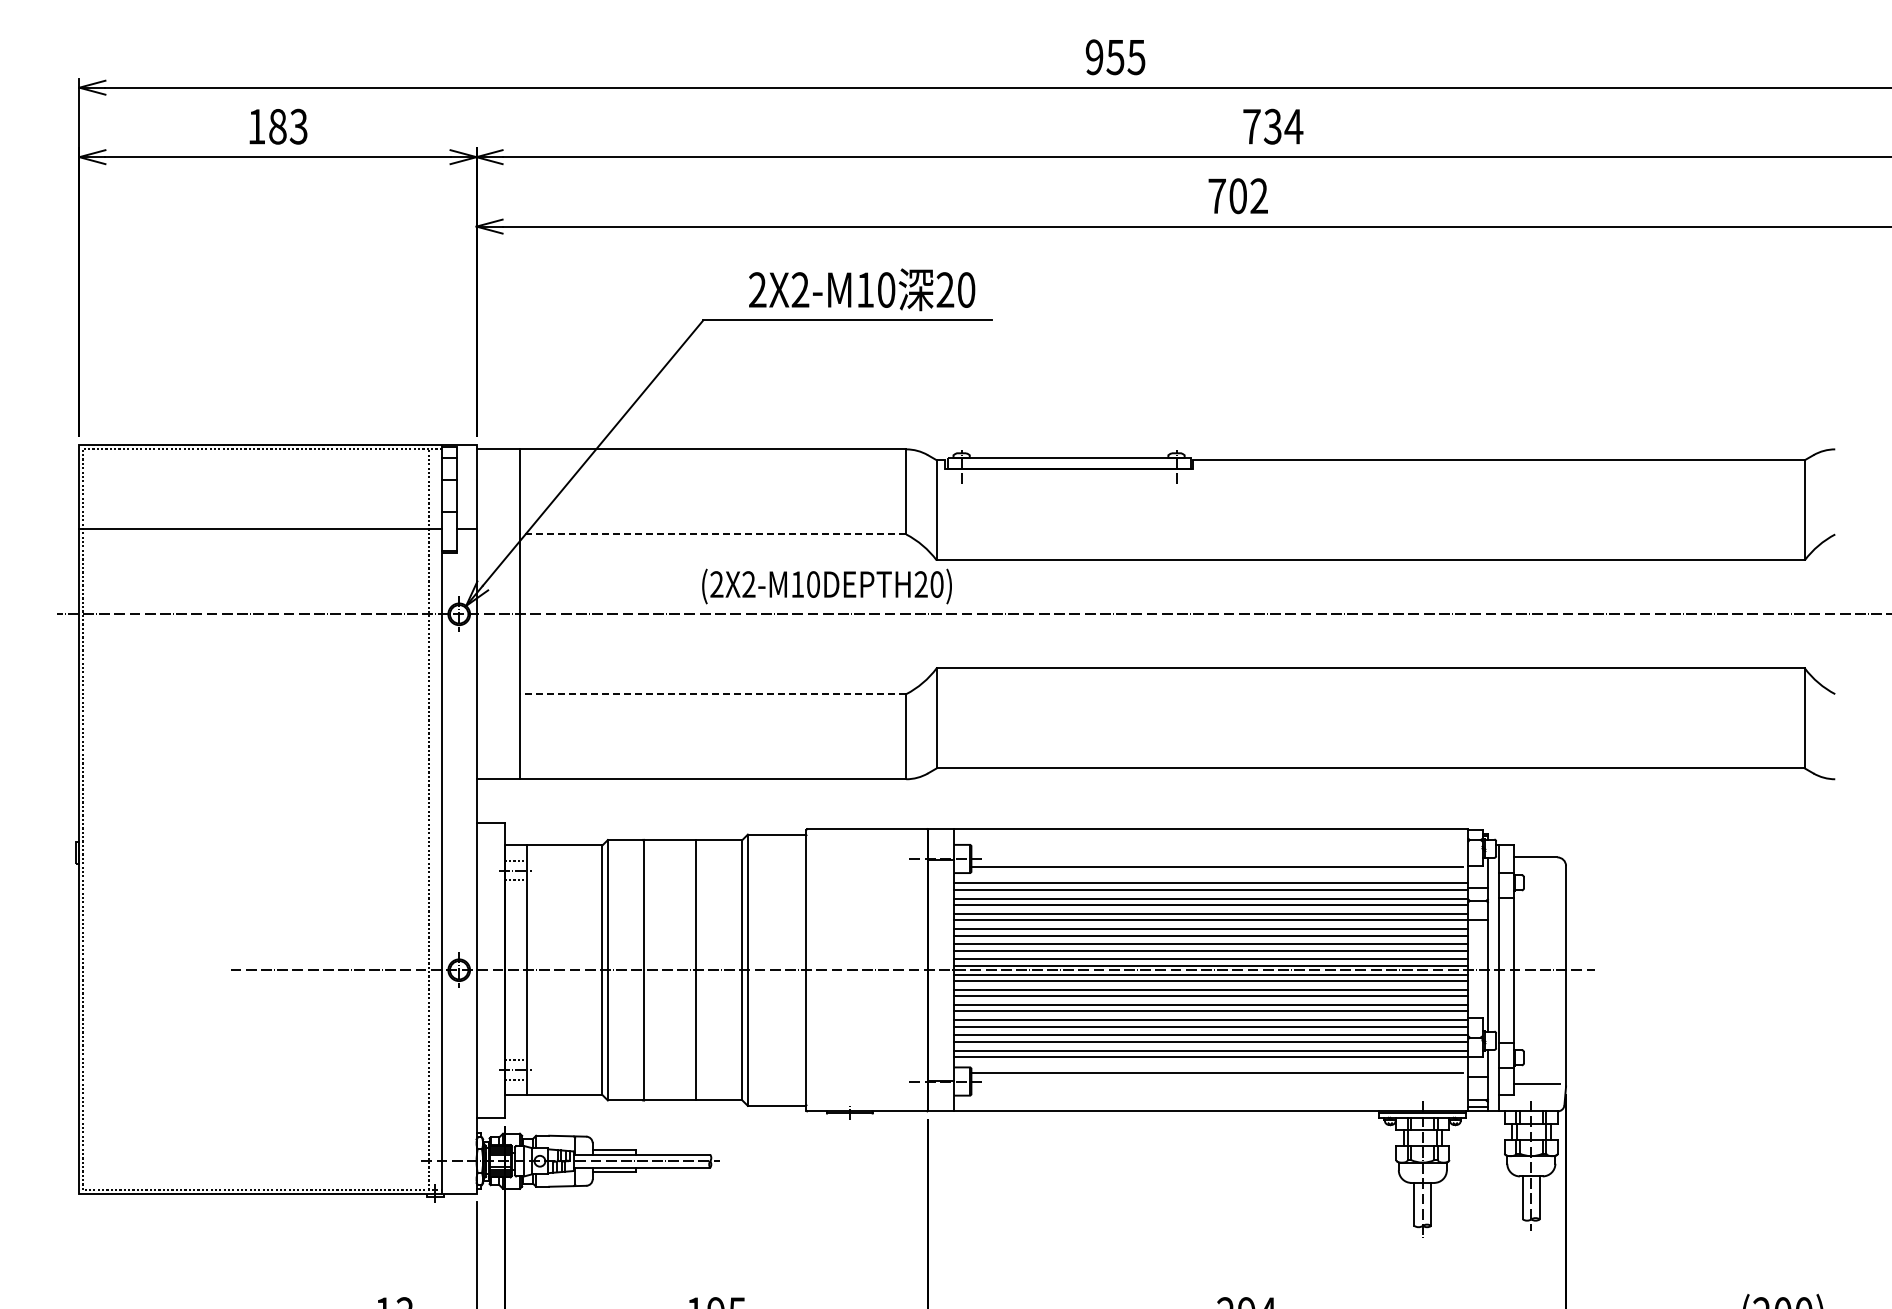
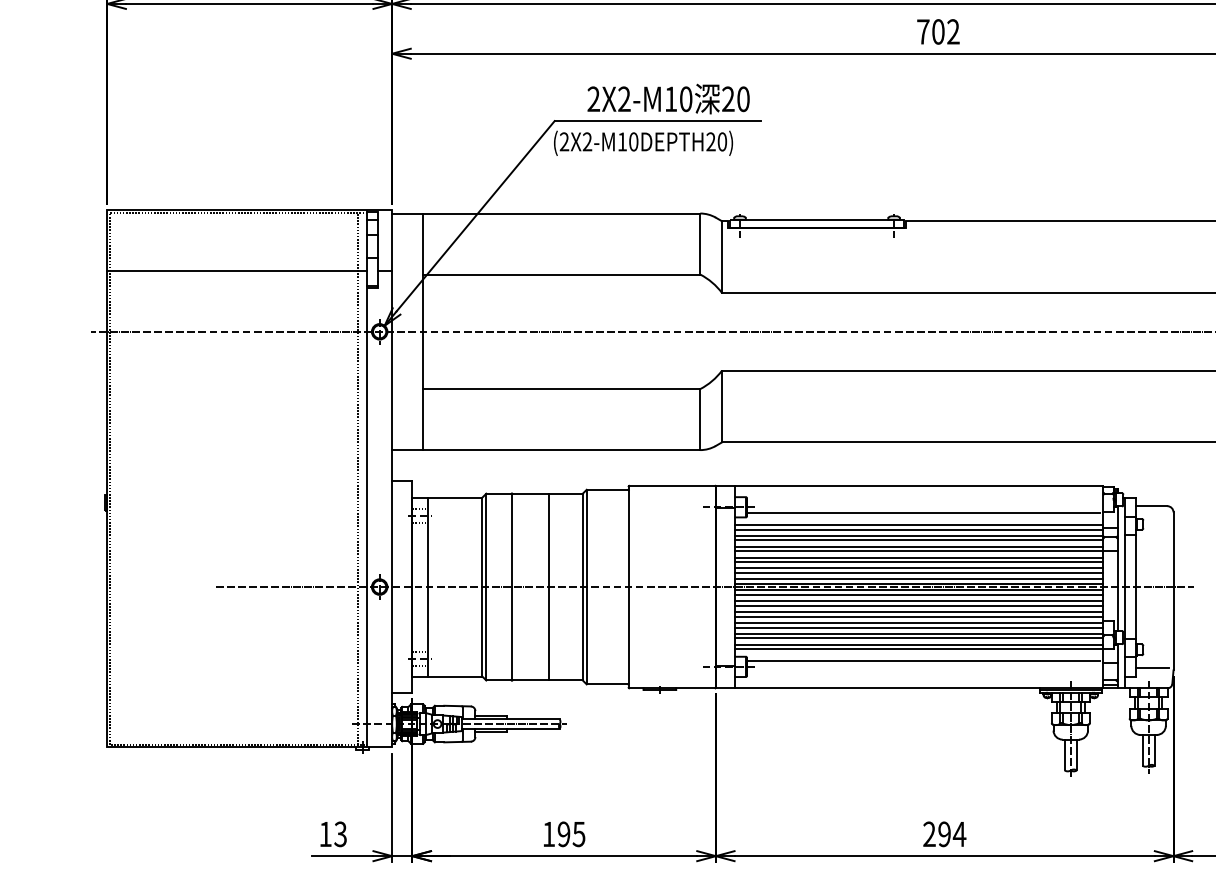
line: (712, 534) -> (561, 274), dashed -> solid
text: (826, 586) -> (643, 143), moved
line: (712, 694) -> (561, 389), dashed -> solid

